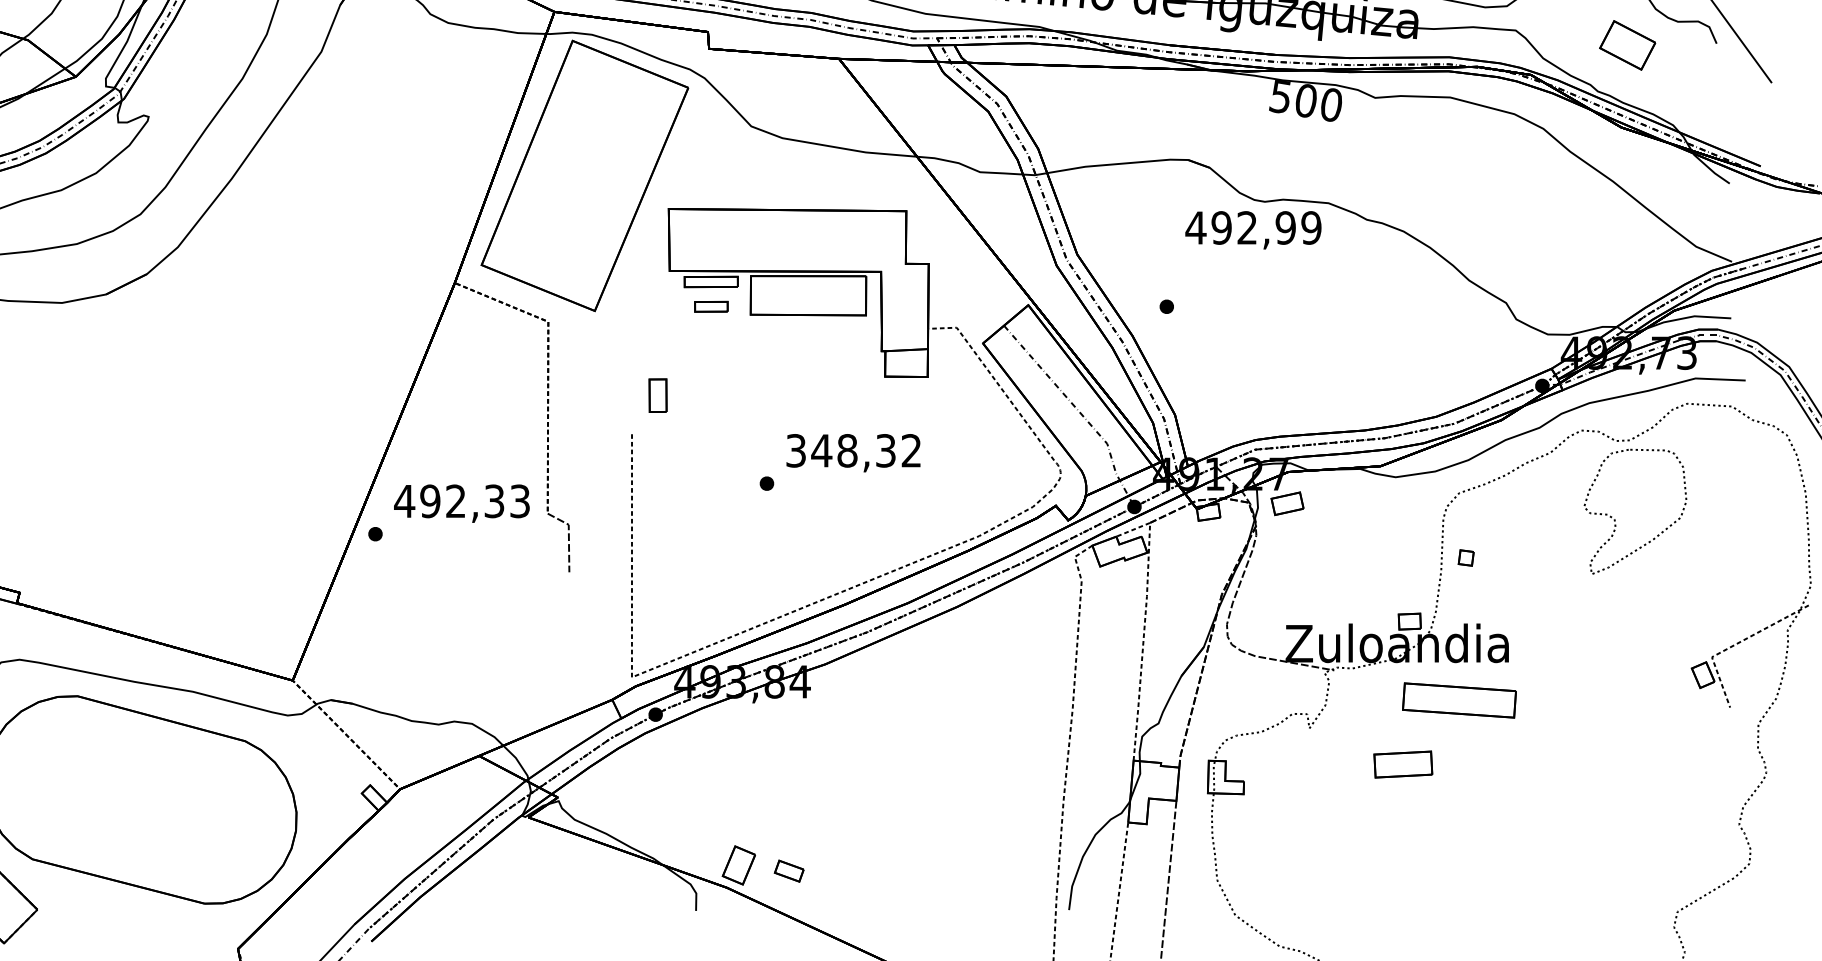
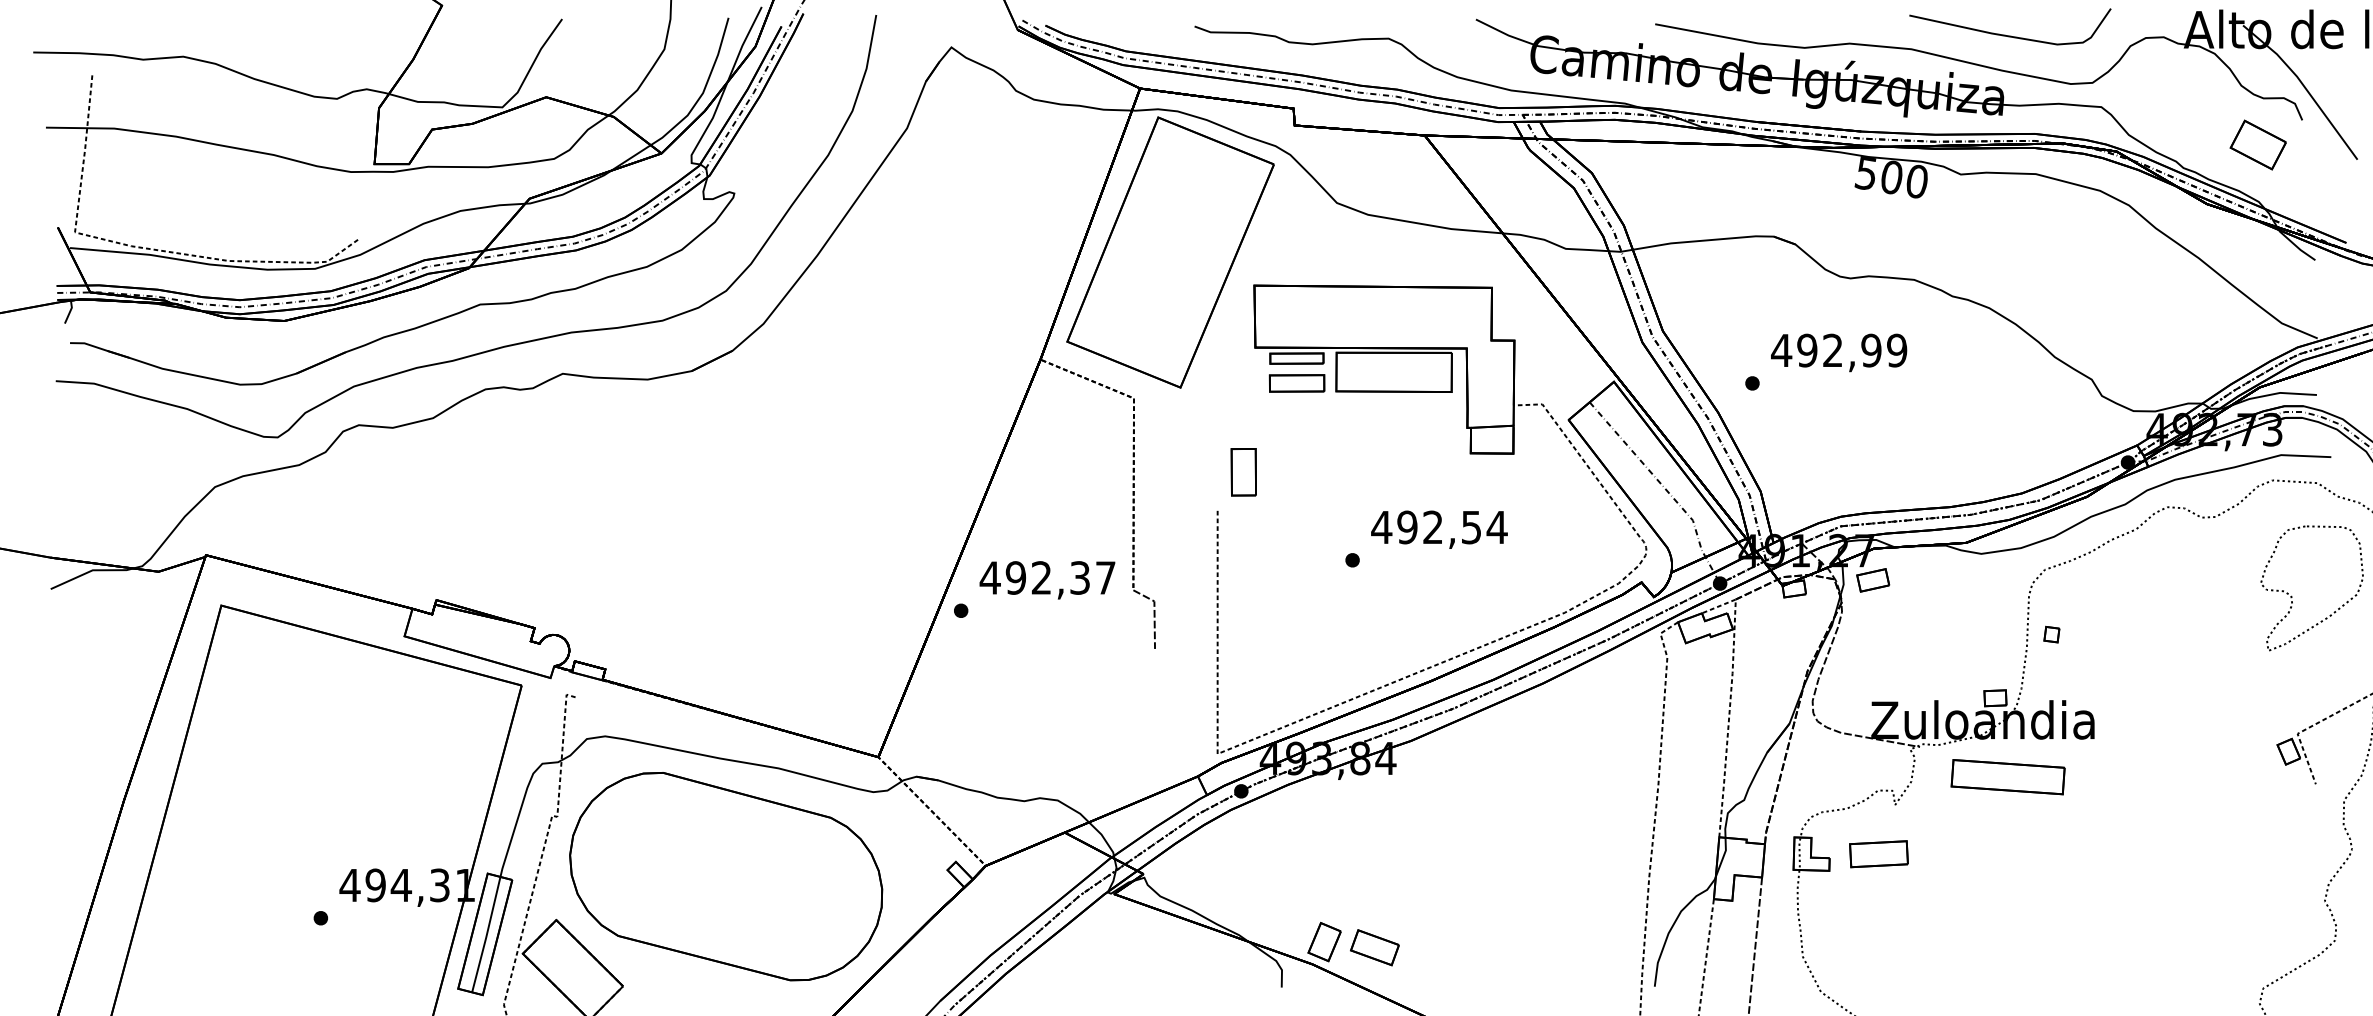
part: (1626, 44) -> (2257, 144), moved
text: (1253, 229) -> (1839, 352), moved
part: (710, 306) -> (1296, 383), size x1.67
part: (657, 395) -> (1243, 472), size x1.43
text: (853, 450) -> (1439, 527), 348,32 -> 492,54
text: (519, 500) -> (1105, 577), 492,33 -> 492,37
part: (1615, 519) -> (2292, 596), moved
part: (1458, 700) -> (2007, 777), moved
part: (1402, 764) -> (1878, 854), moved
part: (788, 870) -> (1374, 947), size x1.67

